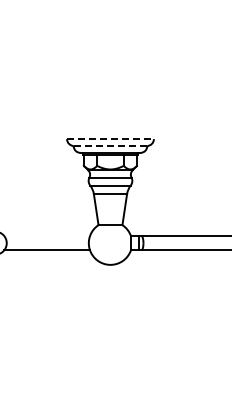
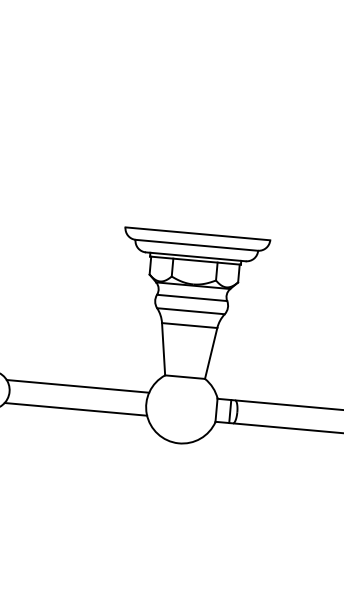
line: (111, 139) -> (199, 234), dashed -> solid
line: (110, 145) -> (196, 244), dashed -> solid
line: (46, 236) -> (76, 386), added

